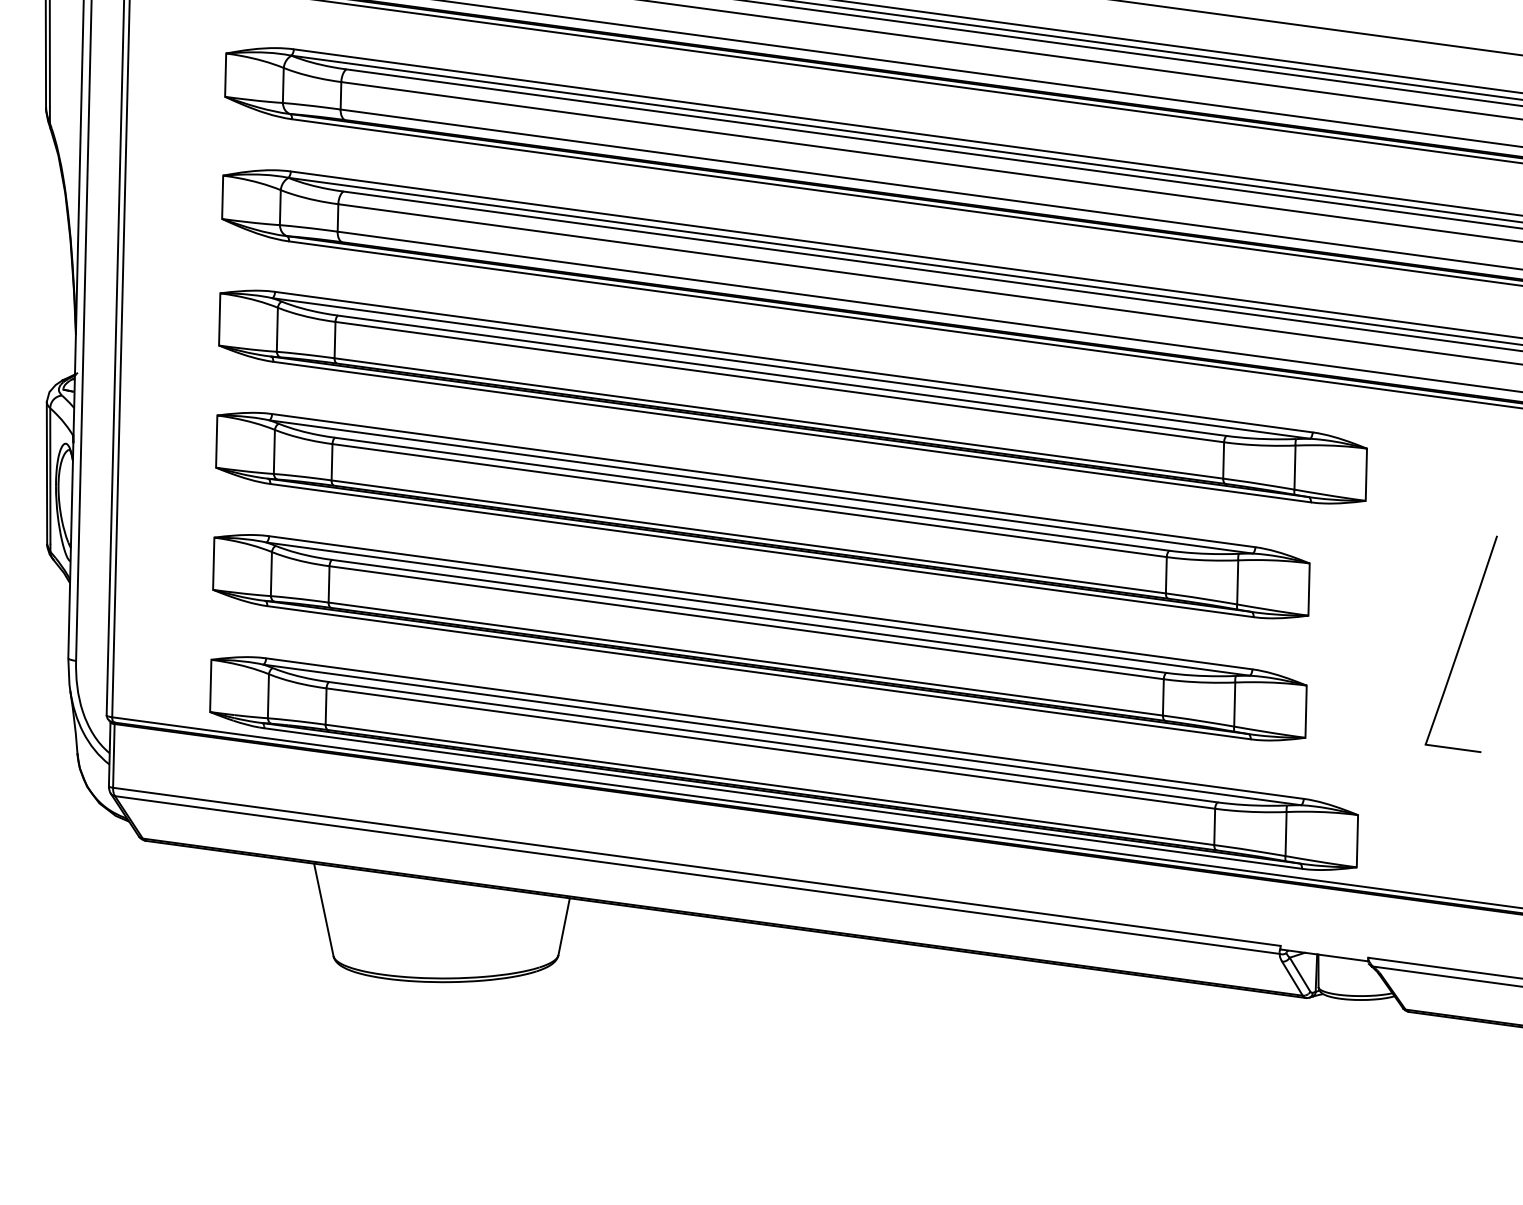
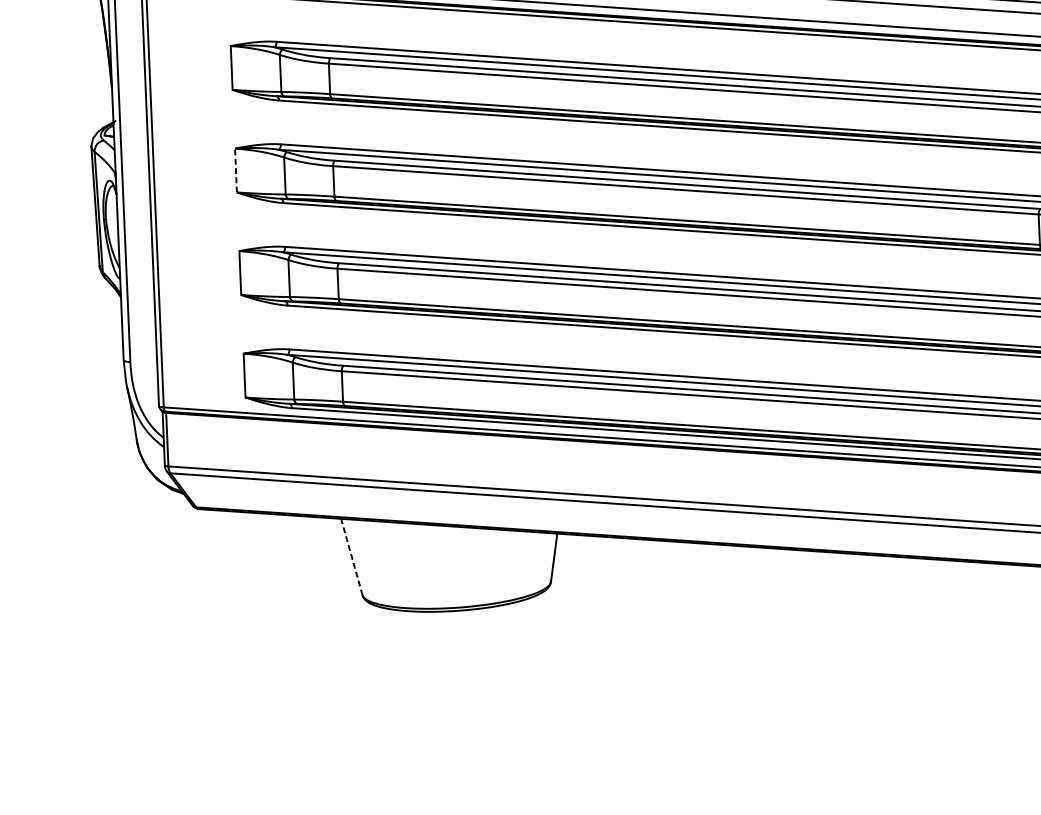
line: (216, 441) -> (235, 170), solid -> dashed
line: (323, 909) -> (351, 556), solid -> dashed

